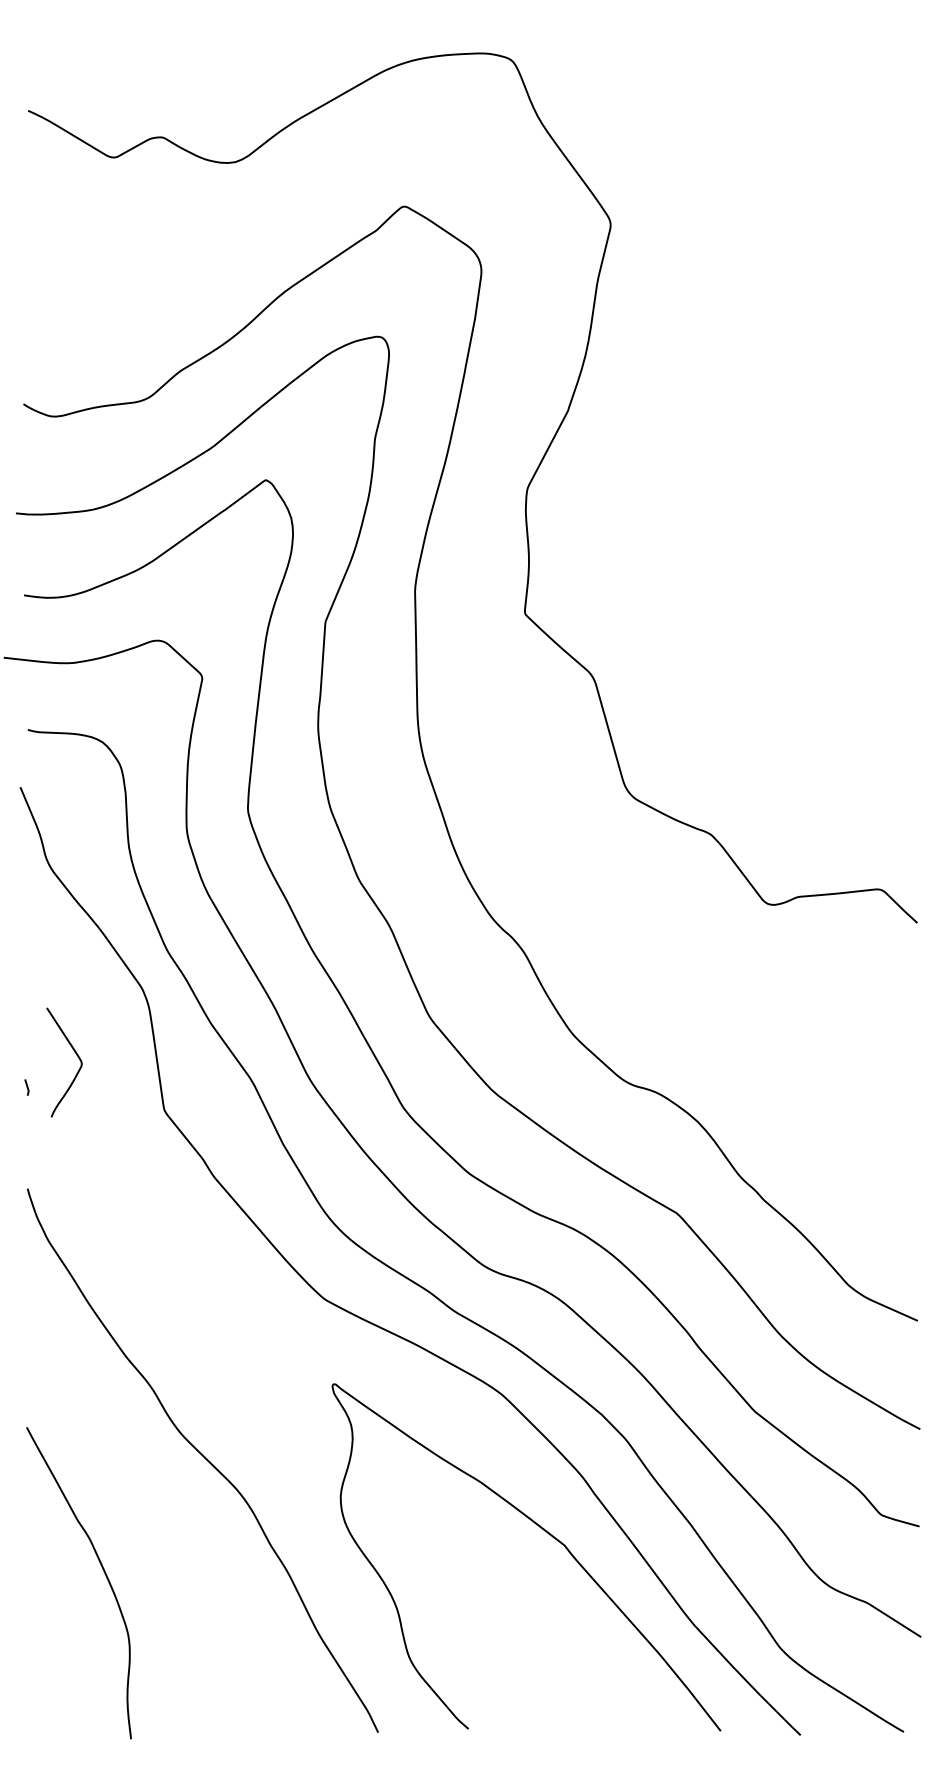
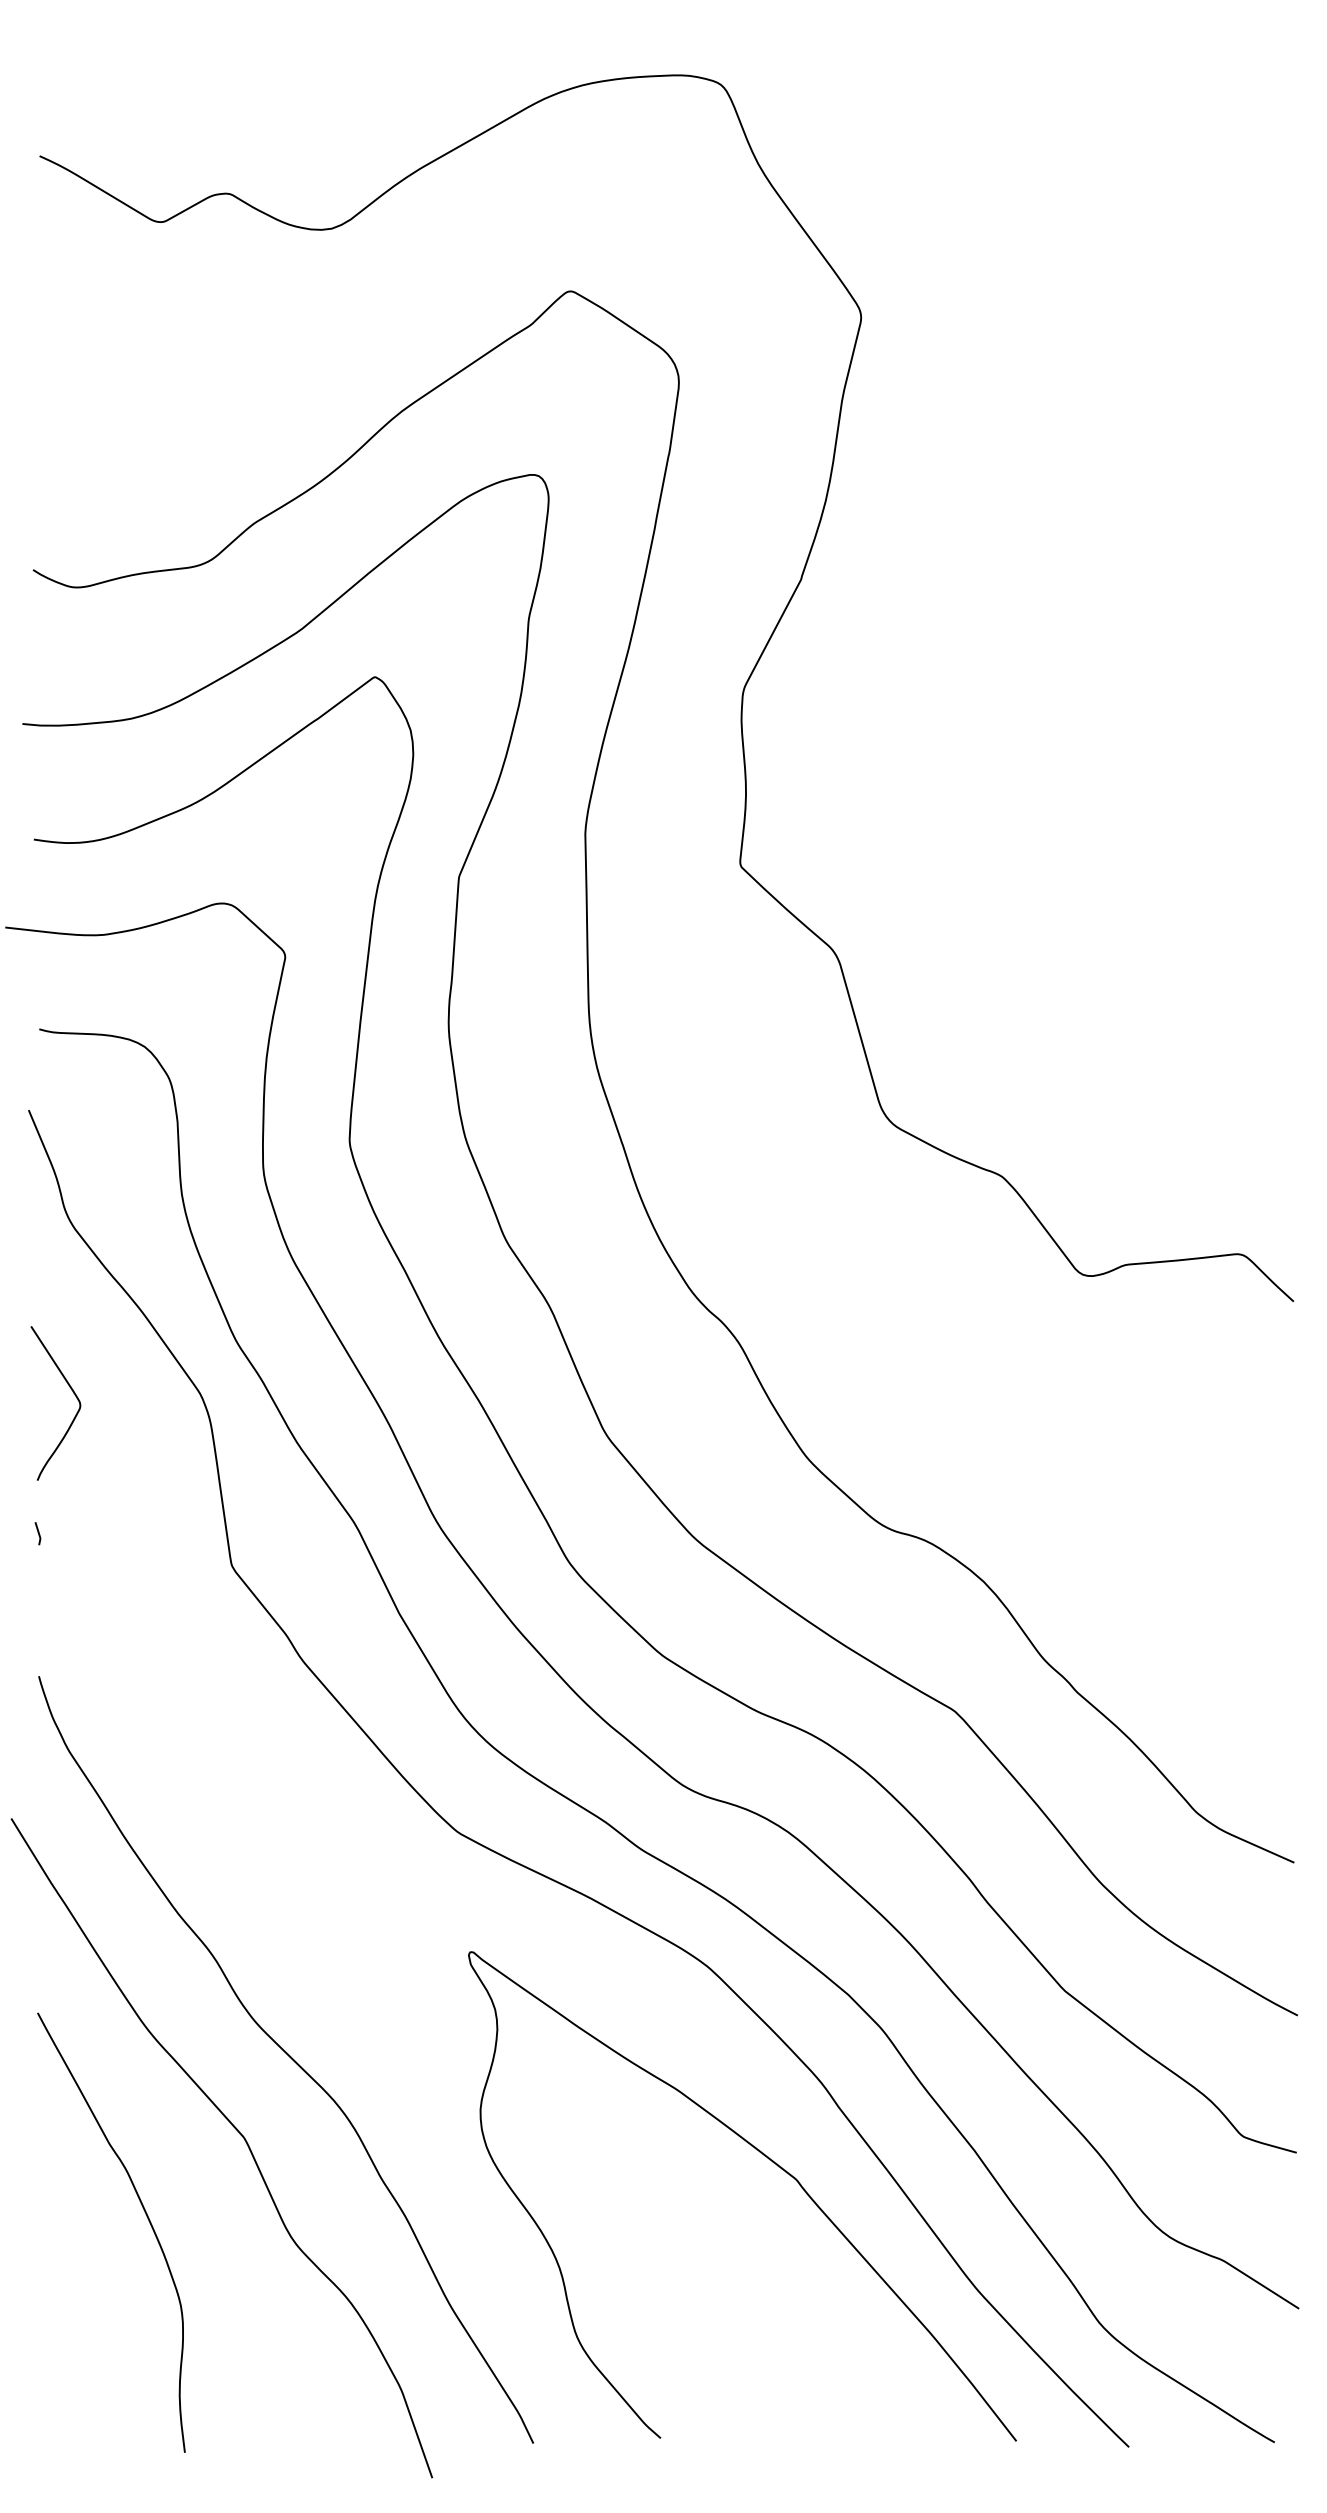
curve: (76, 1055) -> (73, 1393), moved
curve: (169, 1513) -> (239, 2134), added

